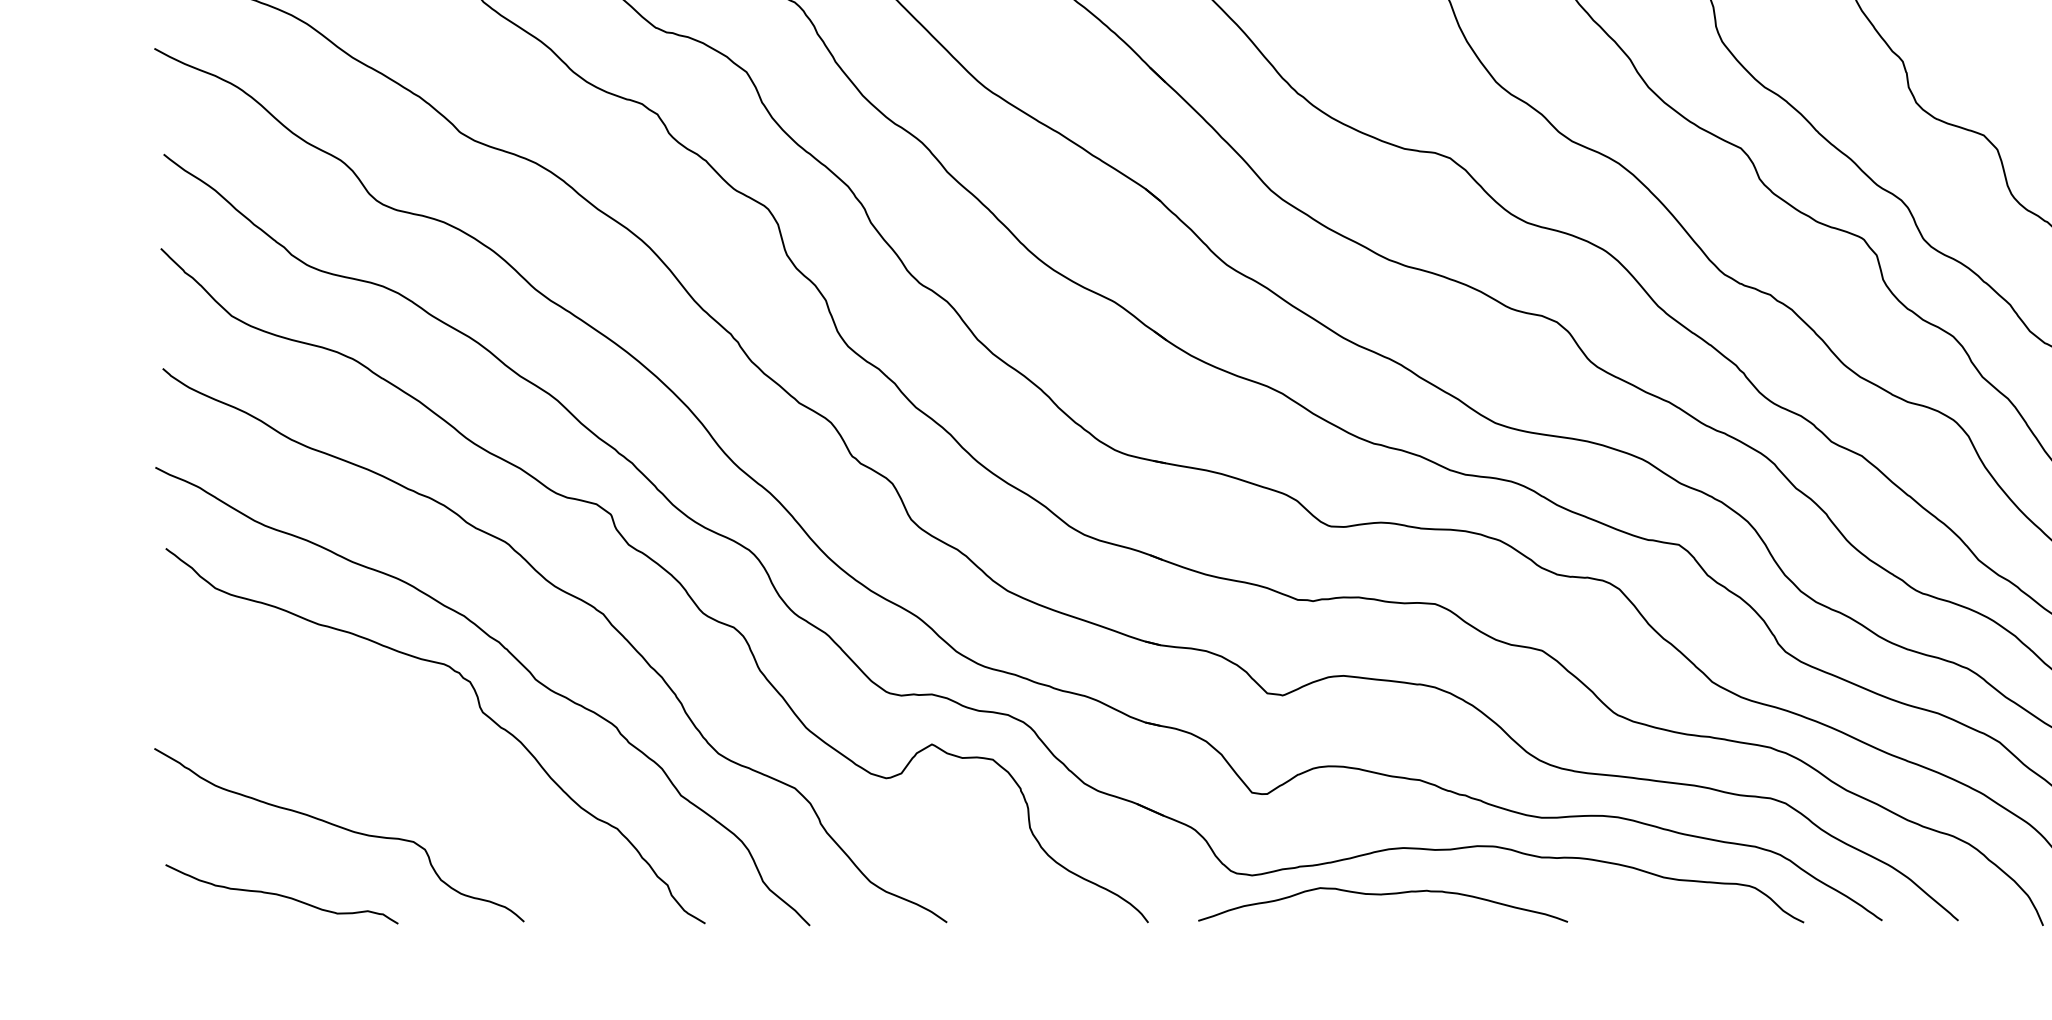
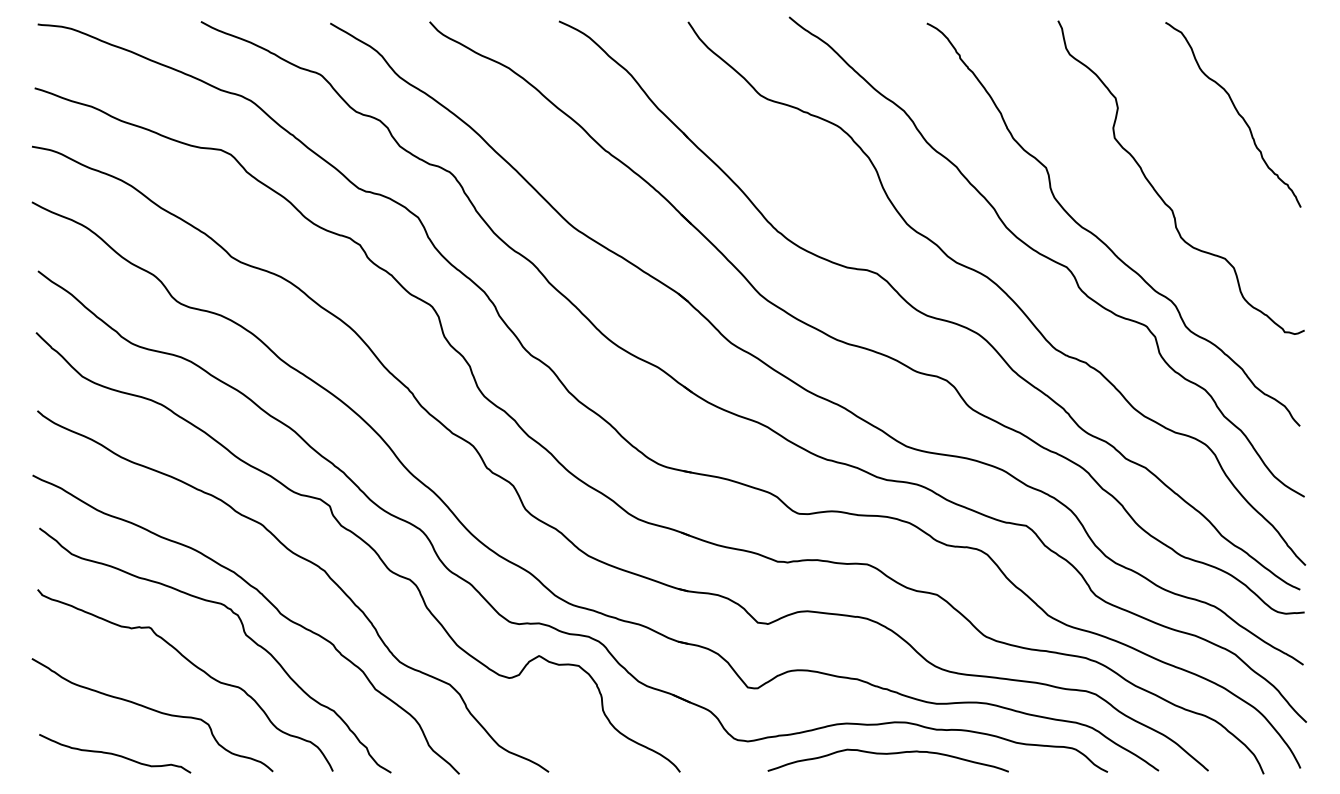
curve: (405, 762) -> (195, 667), added
curve: (1381, 895) -> (887, 754), moved

